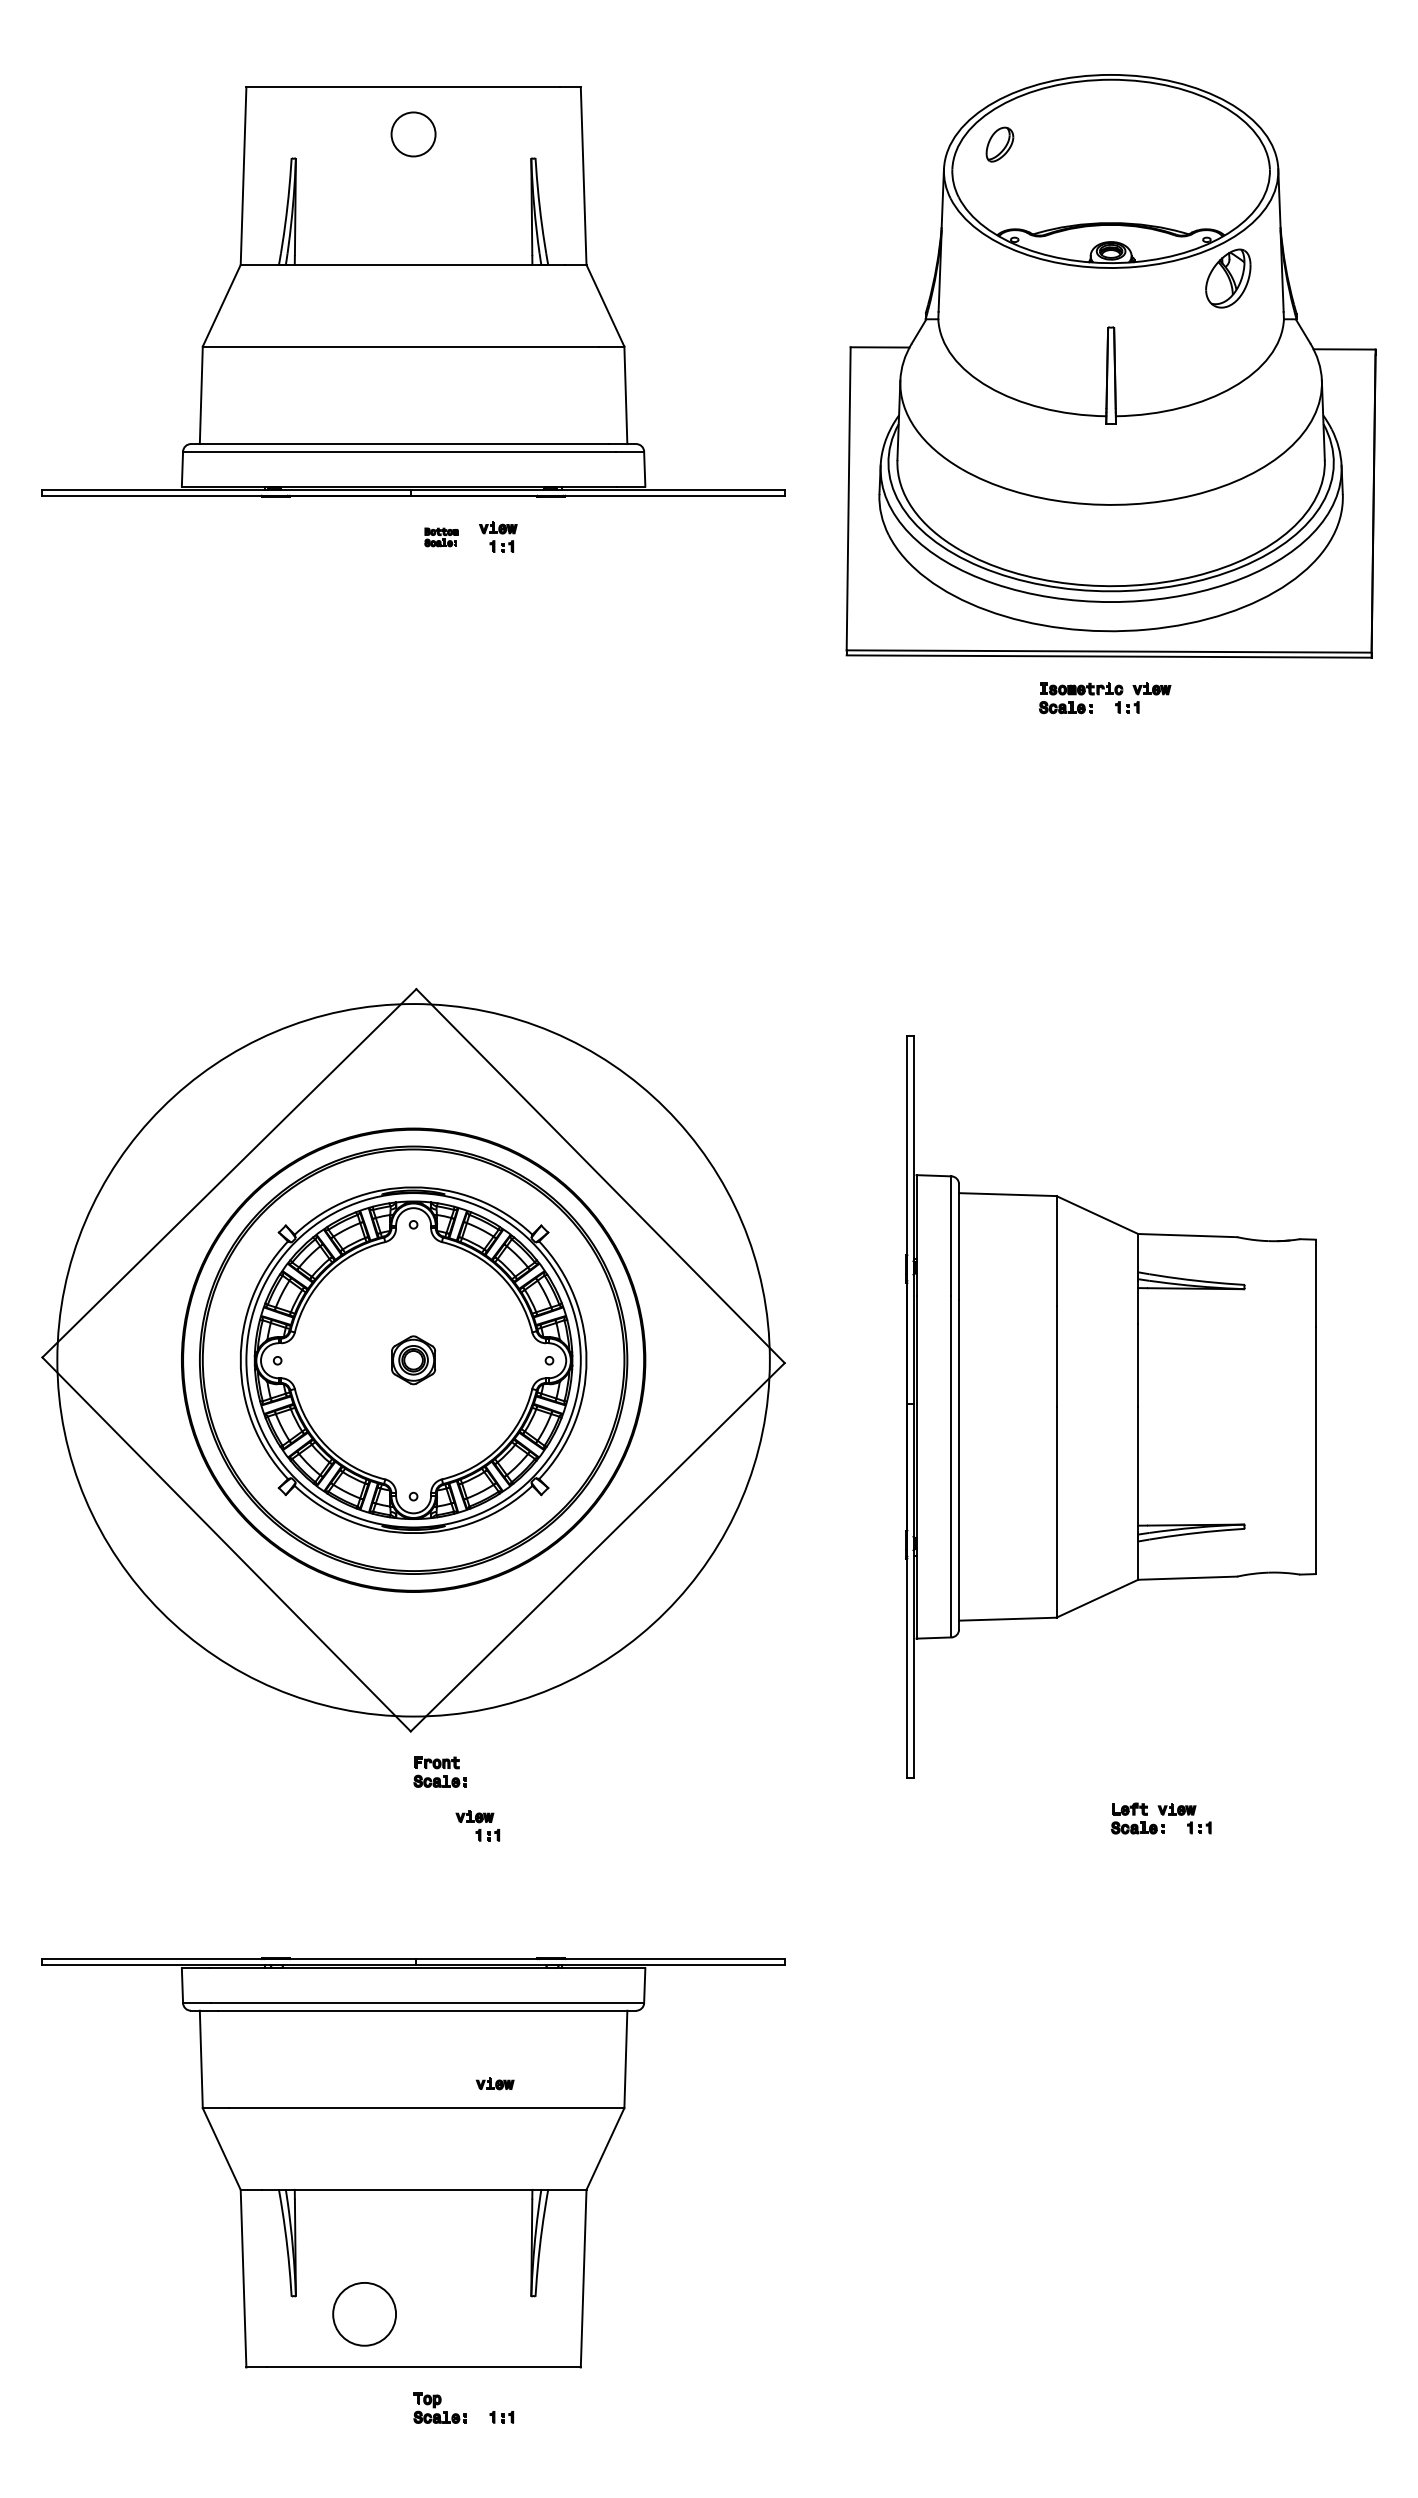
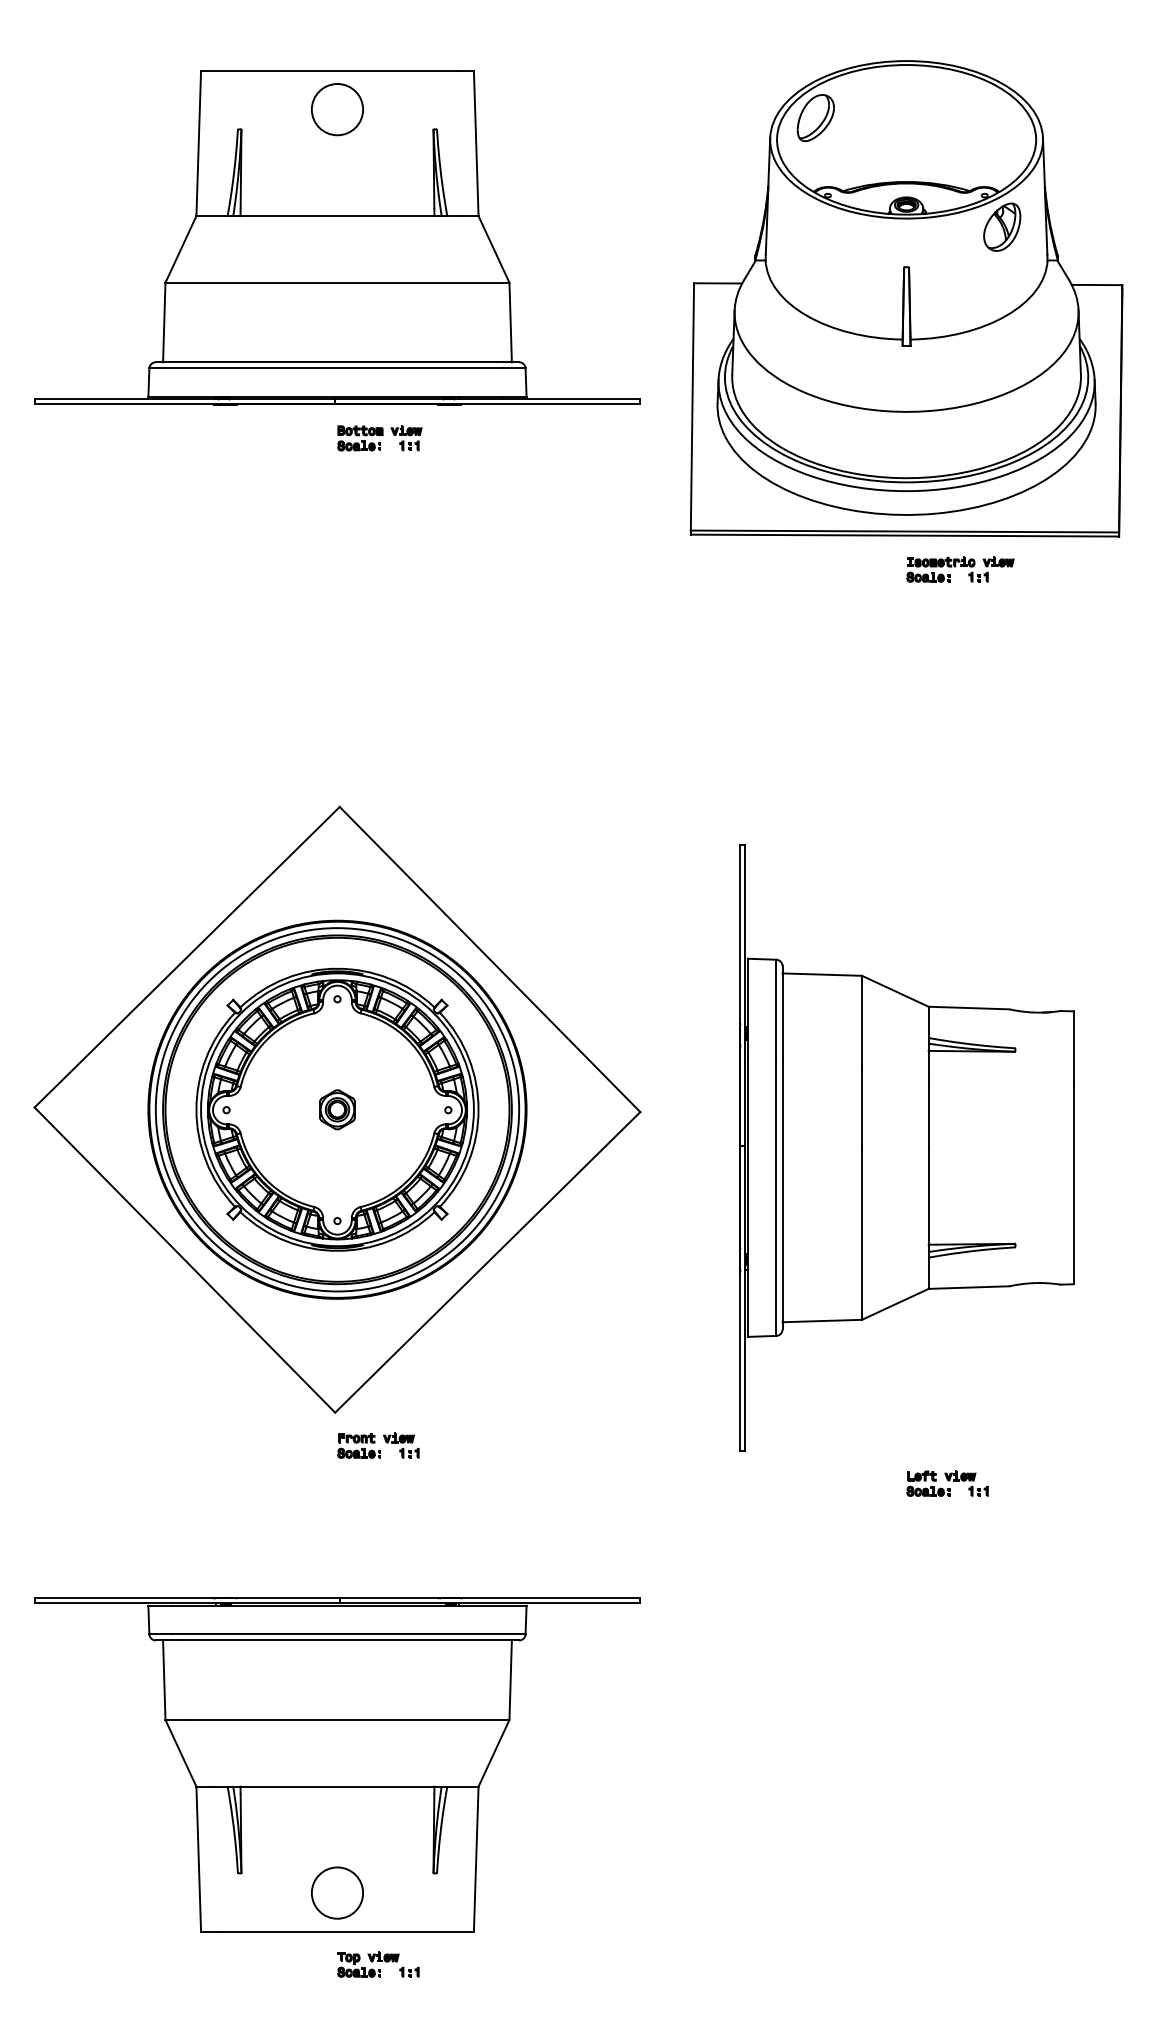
circle: (413, 134) -> (337, 109), size x1.43
part: (999, 144) -> (815, 117), size x1.67
part: (441, 537) -> (360, 438), size x1.67
part: (1105, 698) -> (960, 569), moved
circle: (413, 1359) -> (337, 1109), size x0.62
part: (477, 1825) -> (401, 1445), moved
part: (494, 2083) -> (383, 1956), moved
circle: (364, 2314) -> (337, 1893), moved

